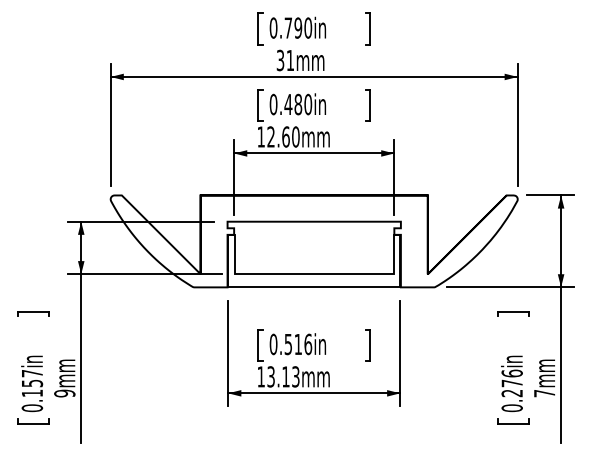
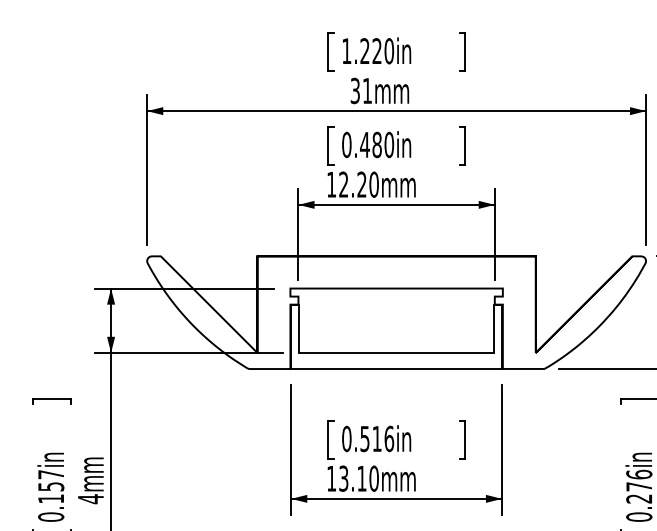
text: (285, 27) -> (361, 50), 0.790in -> 1.220in
text: (285, 136) -> (361, 184), 12.60mm -> 12.20mm
text: (295, 376) -> (373, 478), 13.13mm -> 13.10mm
text: (64, 393) -> (90, 499), 9mm -> 4mm

